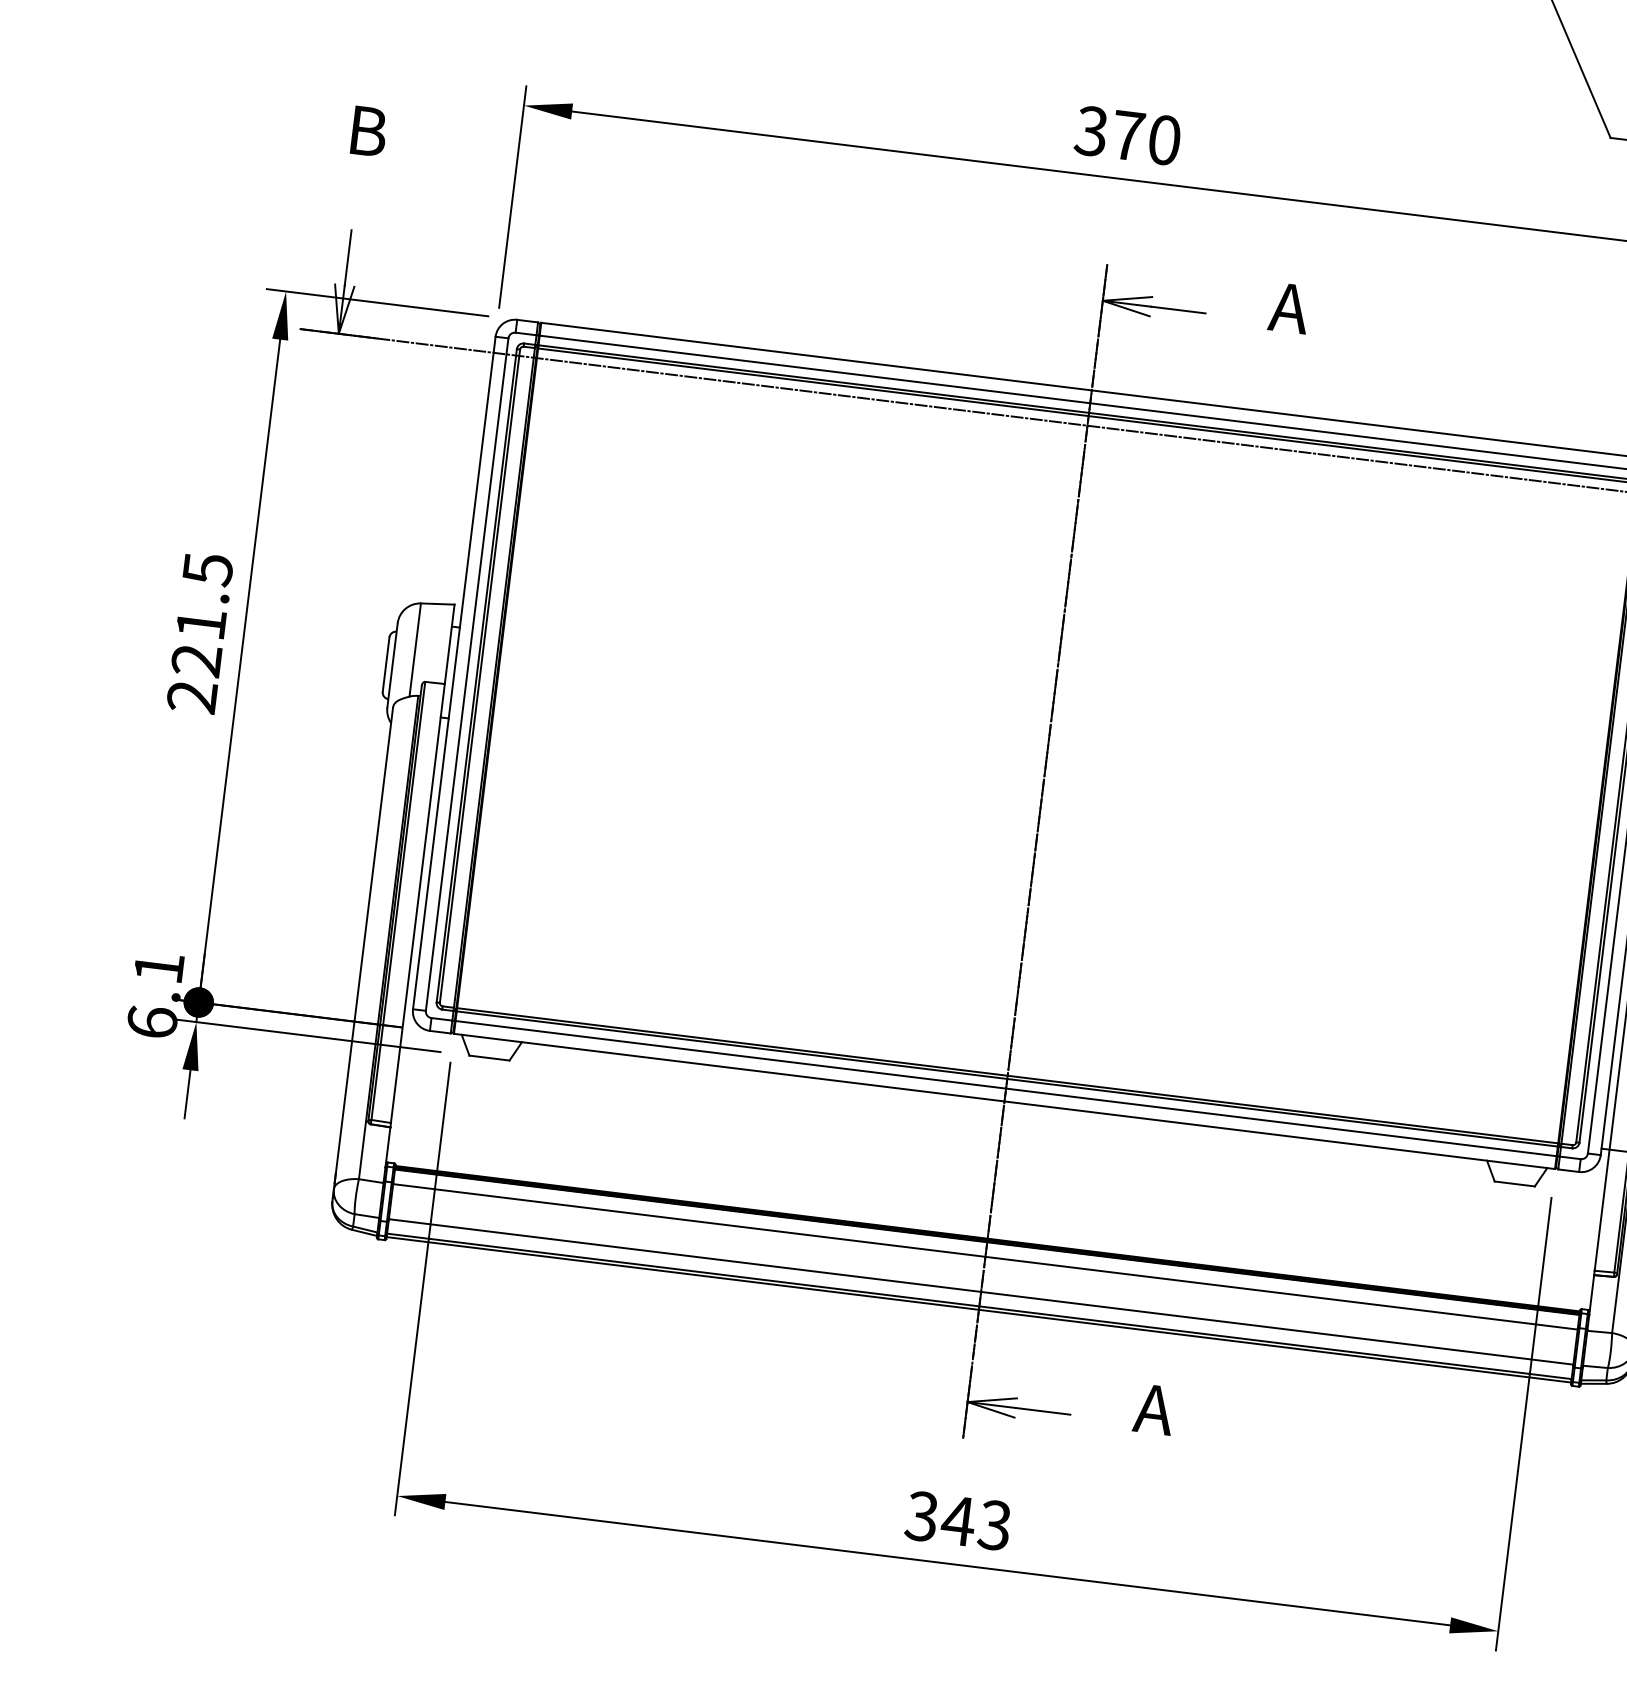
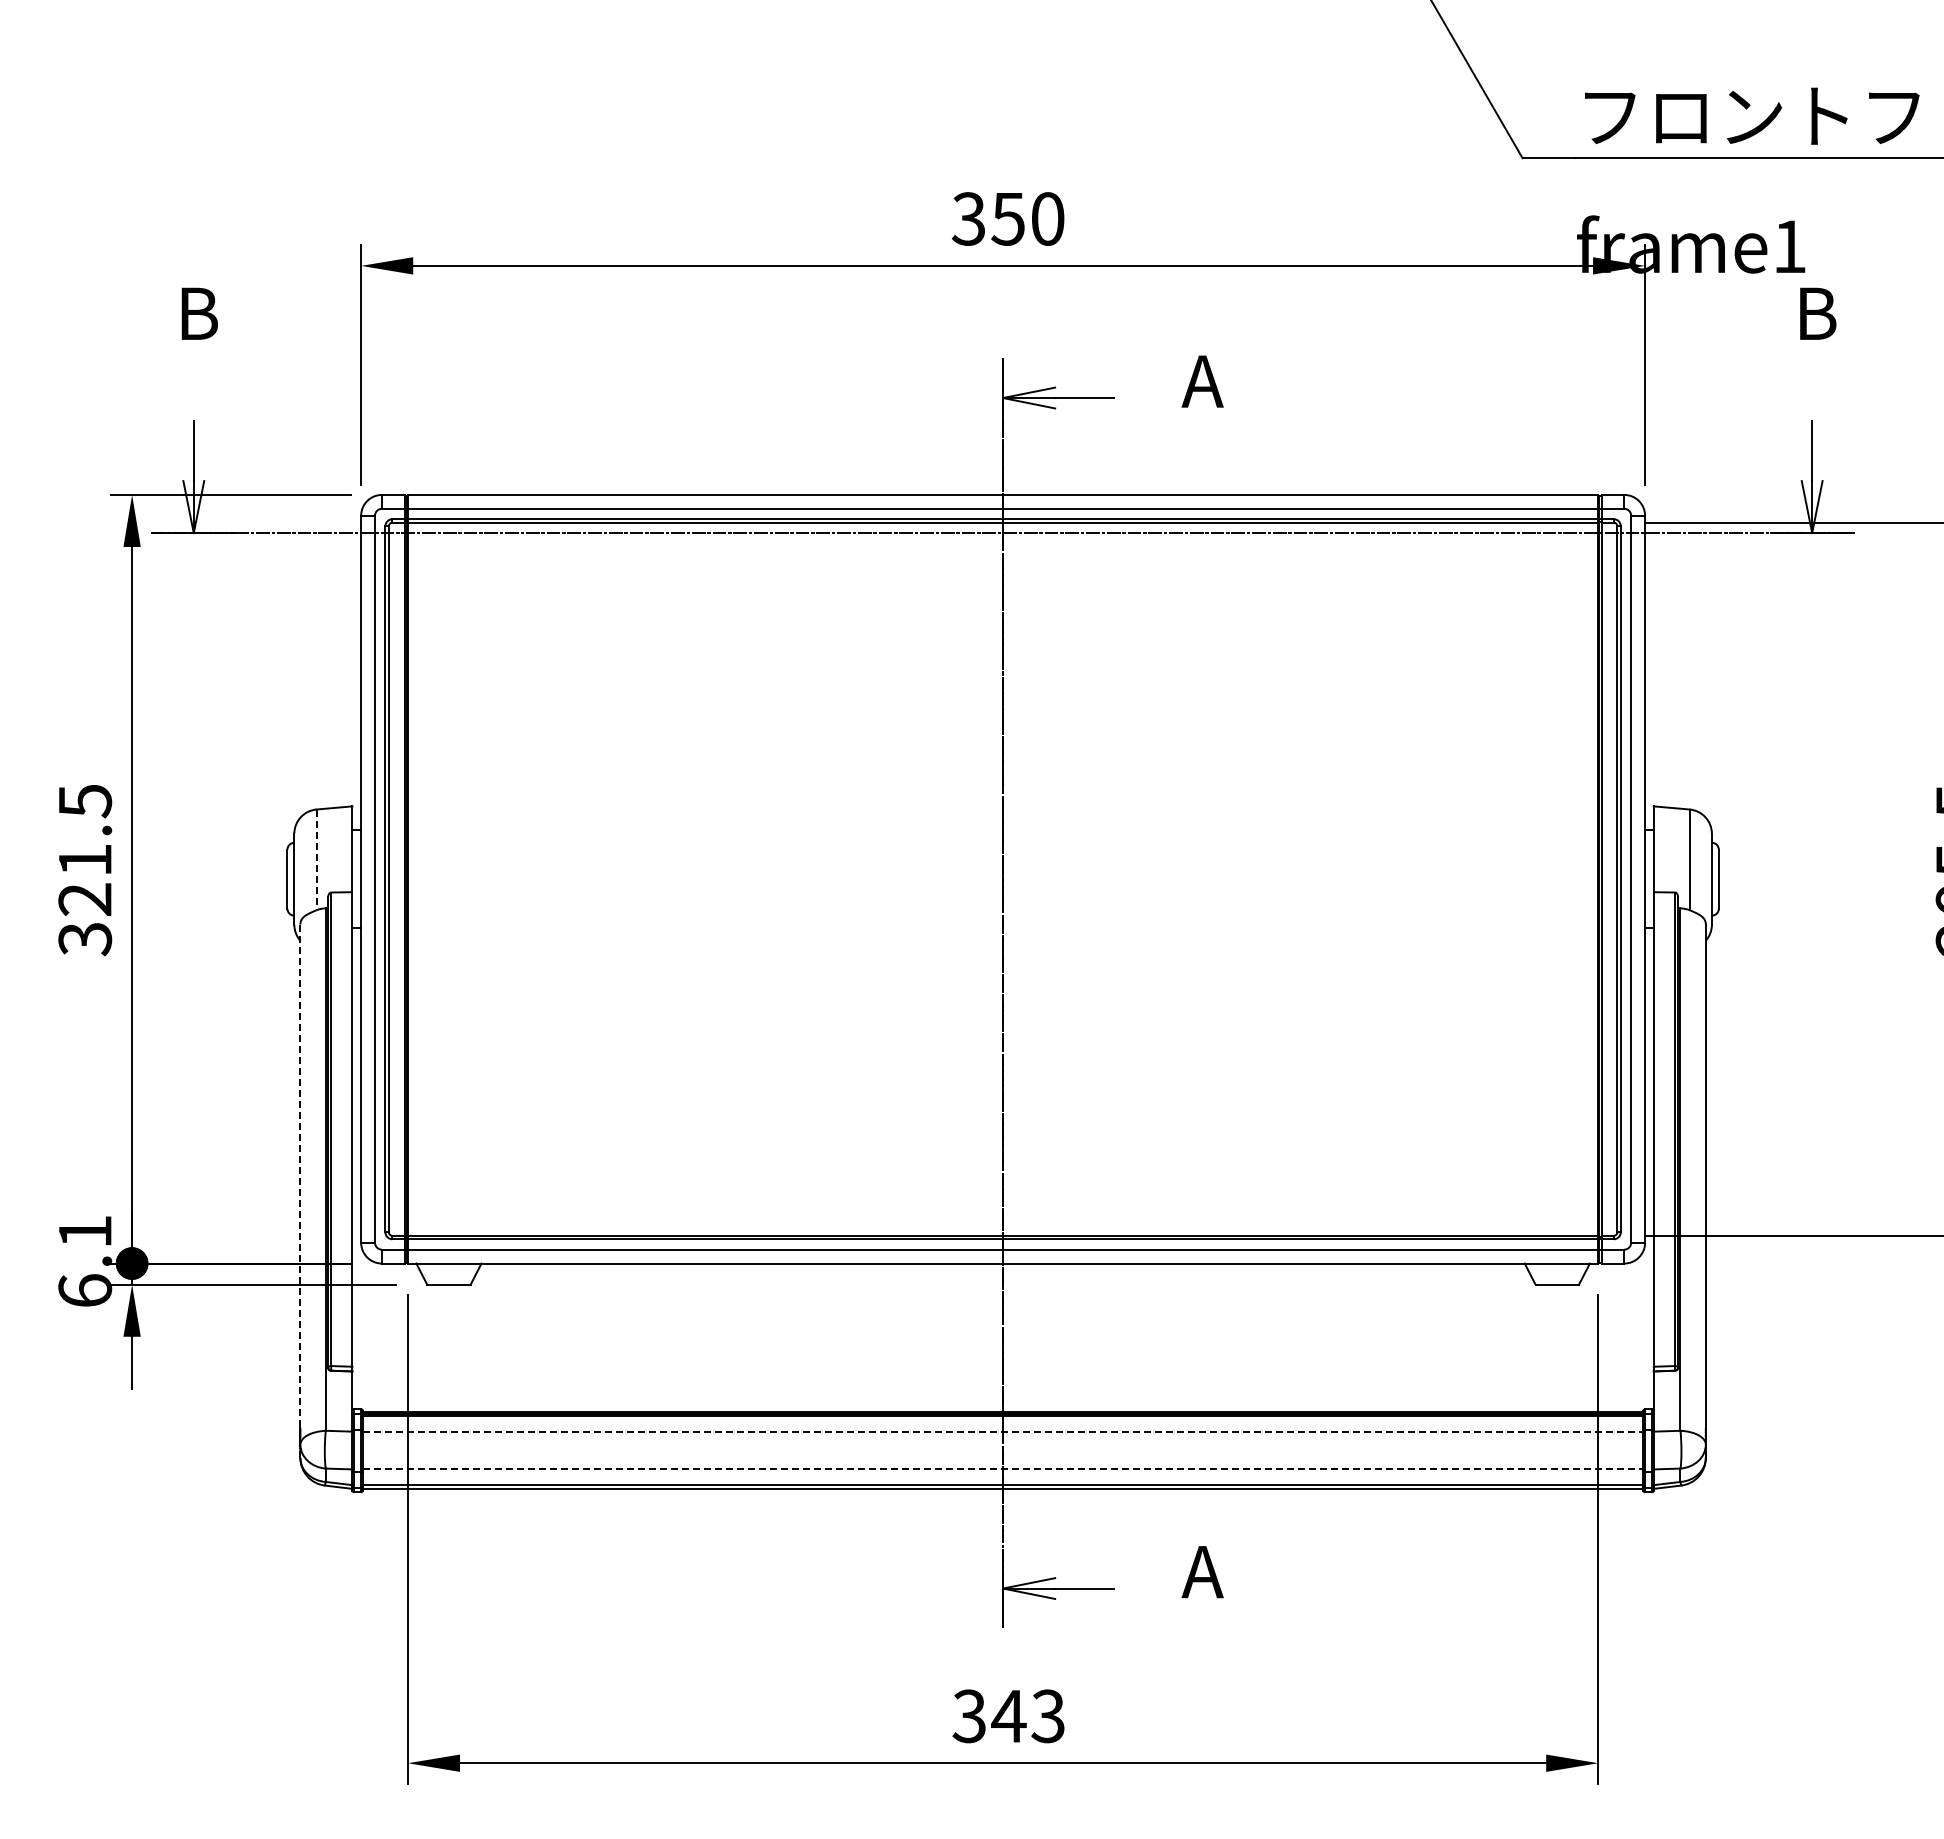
text: (1128, 136) -> (1008, 219), 370 -> 350
line: (415, 650) -> (316, 860), solid -> dashed
text: (192, 697) -> (85, 939), 221.5 -> 321.5
line: (364, 941) -> (300, 1176), solid -> dashed
line: (985, 1256) -> (1003, 1431), solid -> dashed
line: (981, 1291) -> (1003, 1469), solid -> dashed

